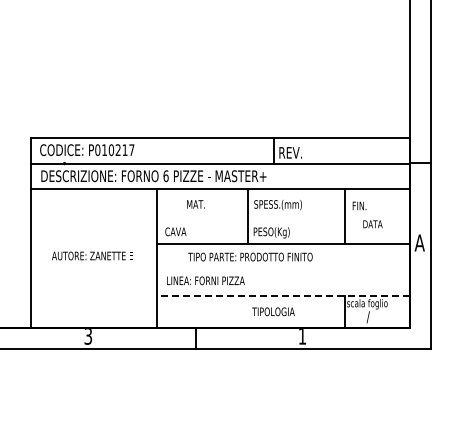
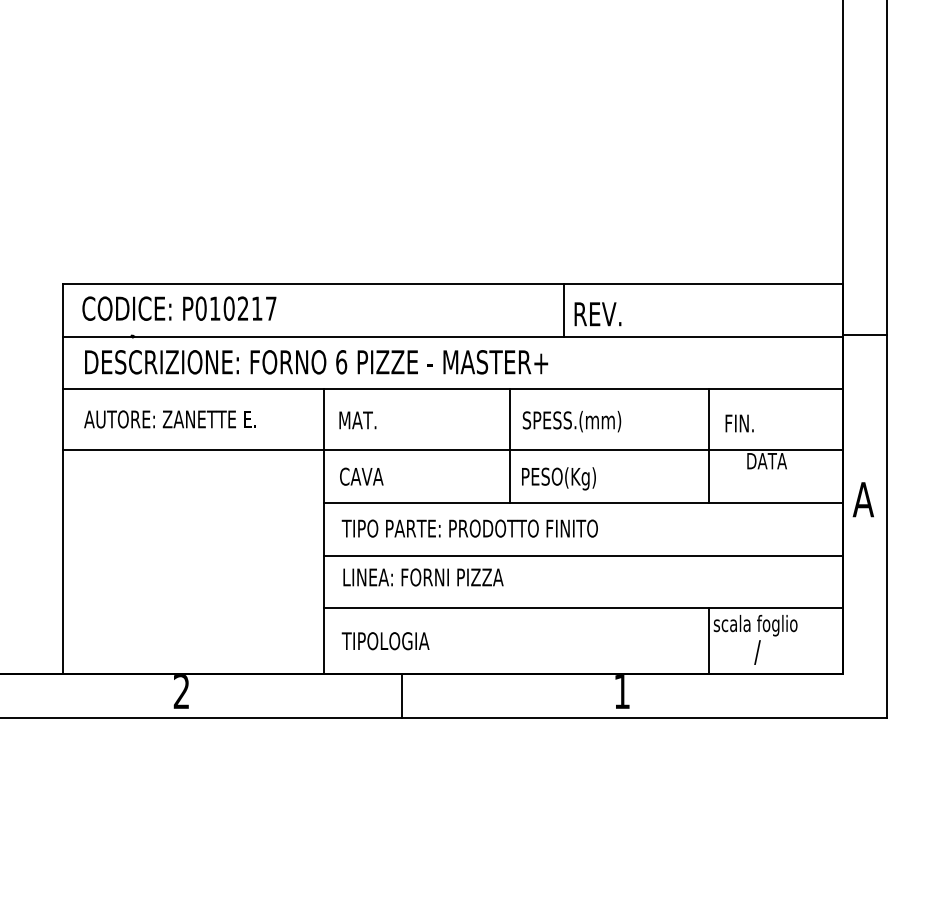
text: (195, 204) -> (356, 420), moved
line: (219, 218) -> (451, 449), added
text: (92, 255) -> (167, 418), moved
text: (250, 256) -> (470, 527), moved
line: (283, 270) -> (583, 556), added
line: (283, 295) -> (583, 607), dashed -> solid
text: (273, 311) -> (385, 640), moved
text: (88, 336) -> (182, 691), 3 -> 2

